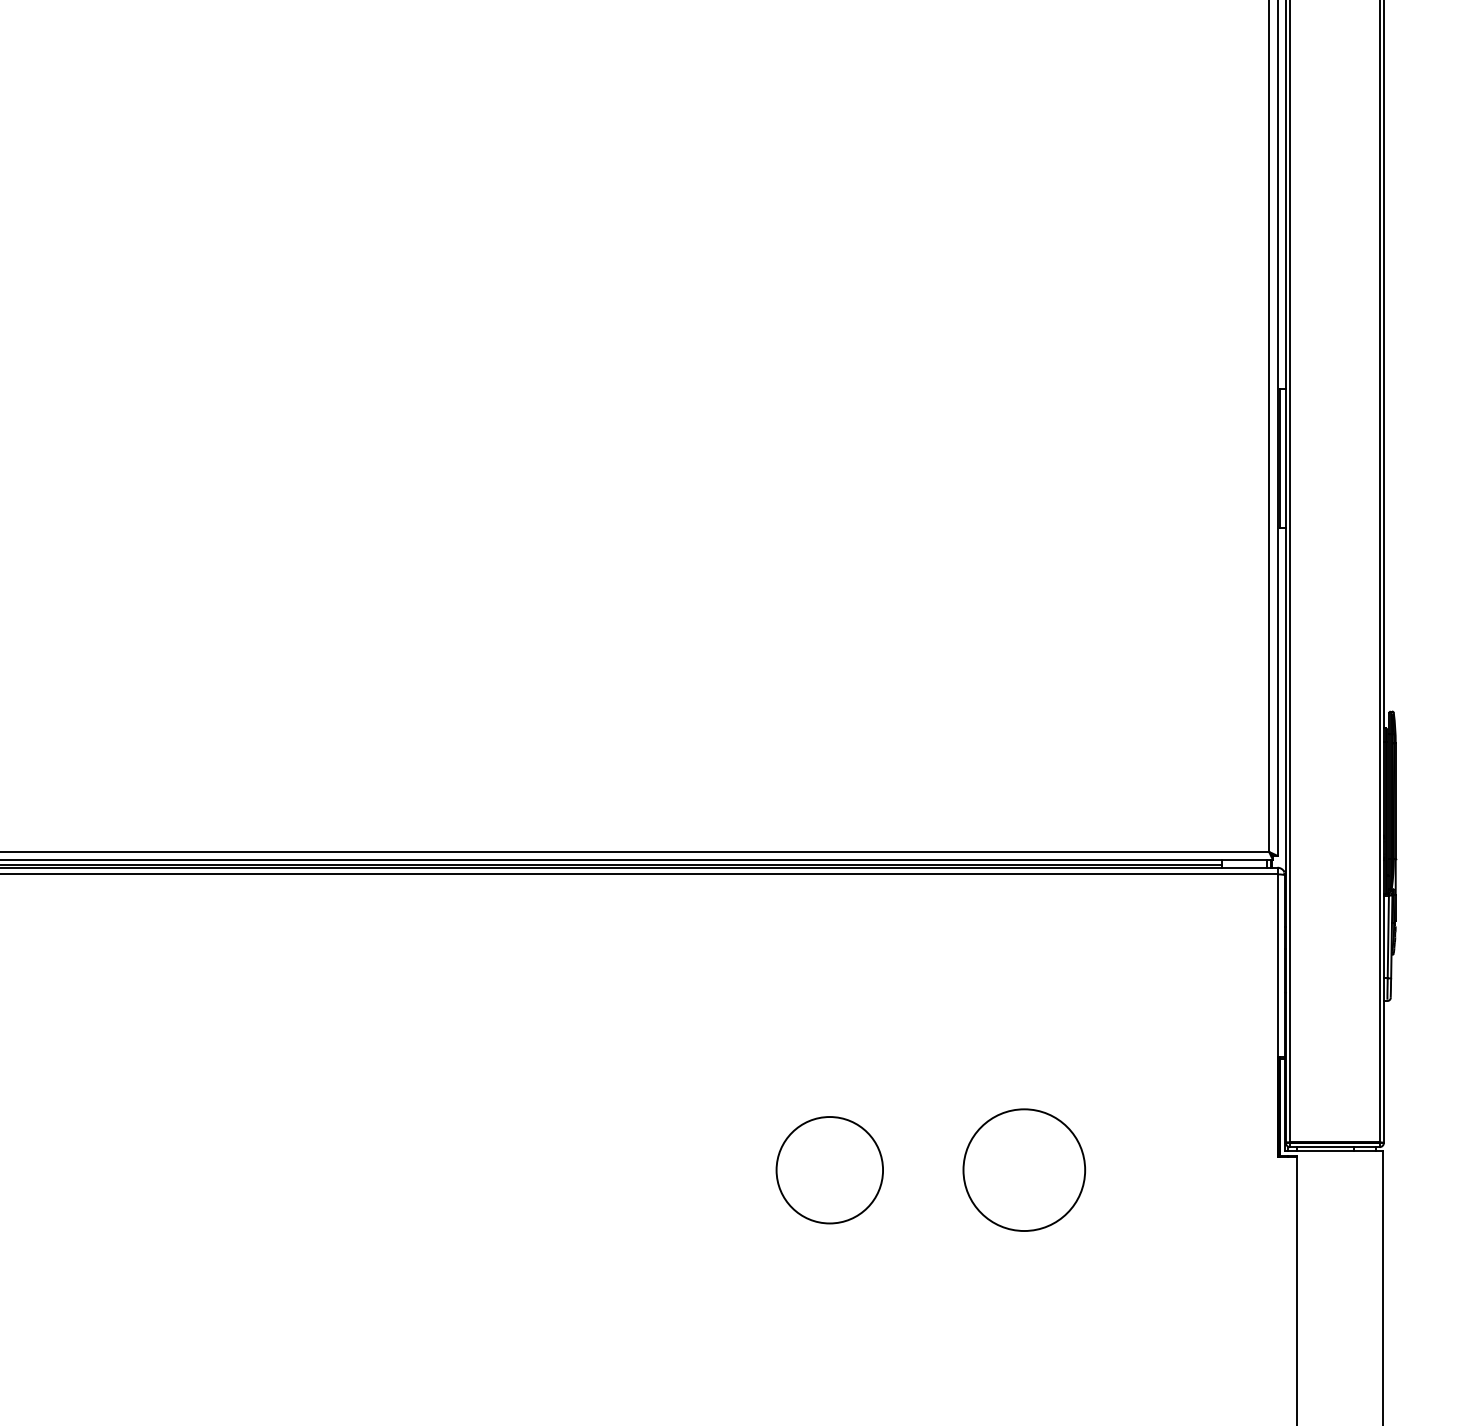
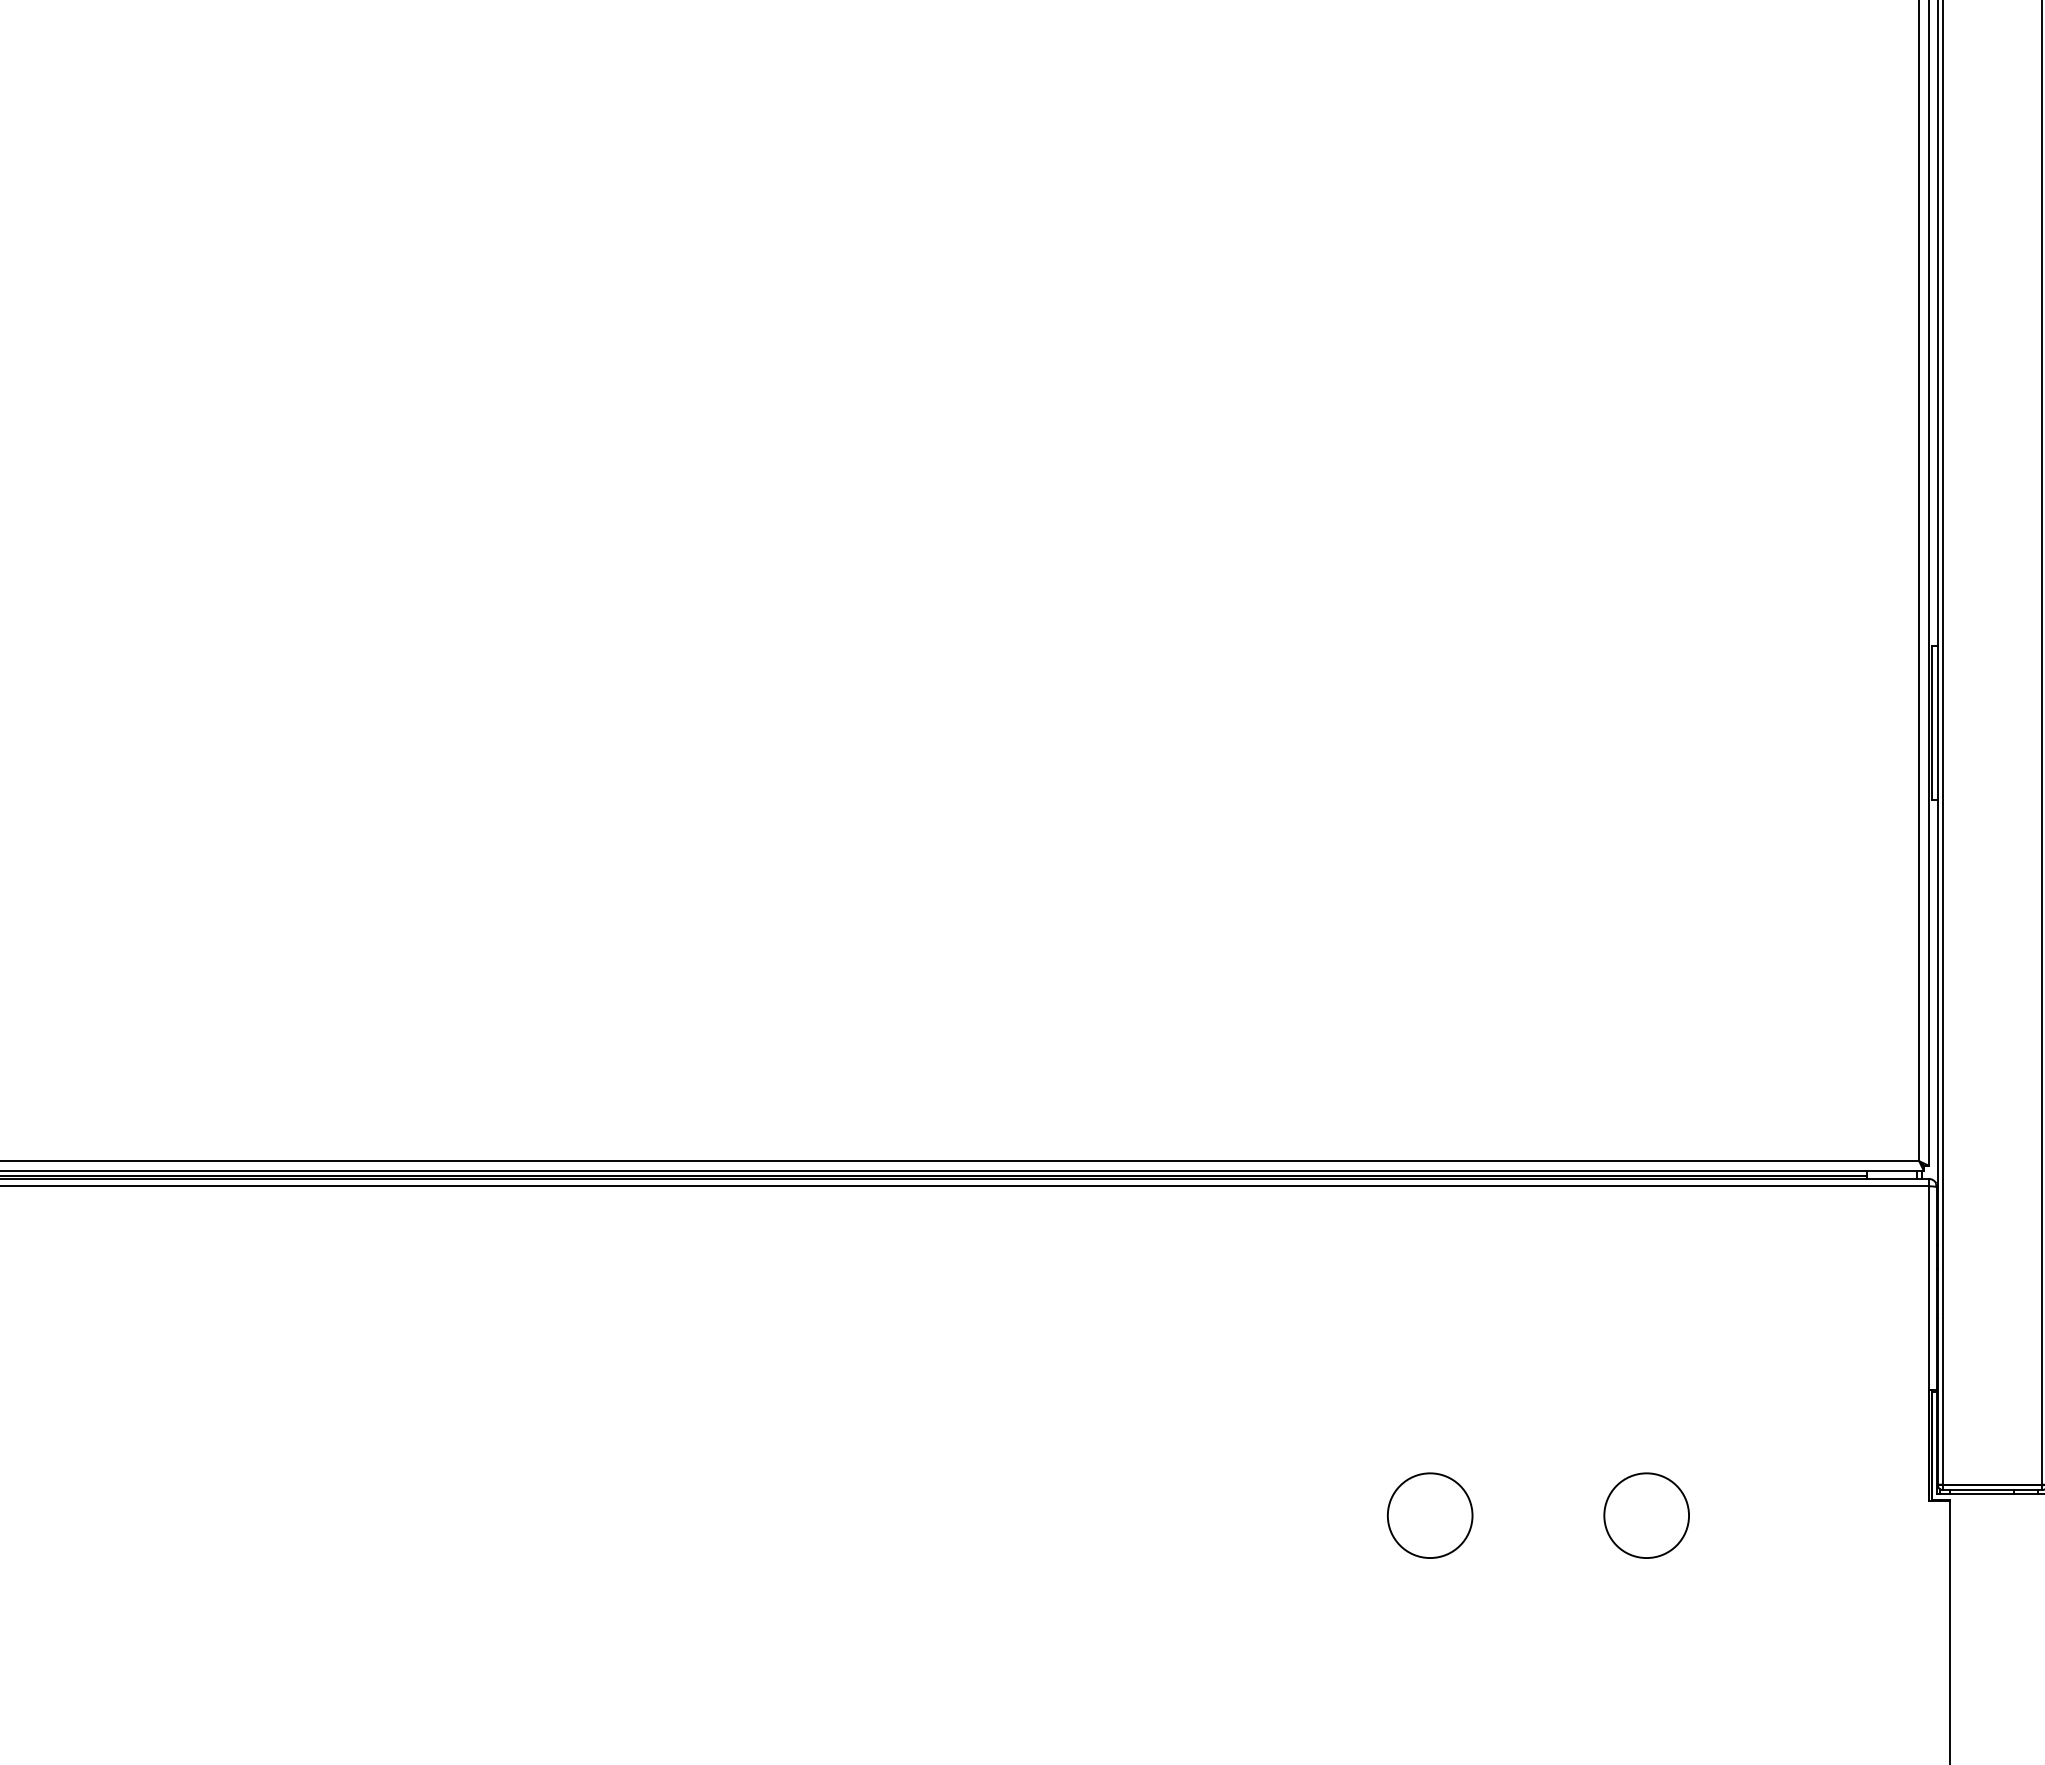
circle: (830, 1169) -> (1430, 1515), size x0.71
circle: (1024, 1169) -> (1646, 1515), size x0.62

